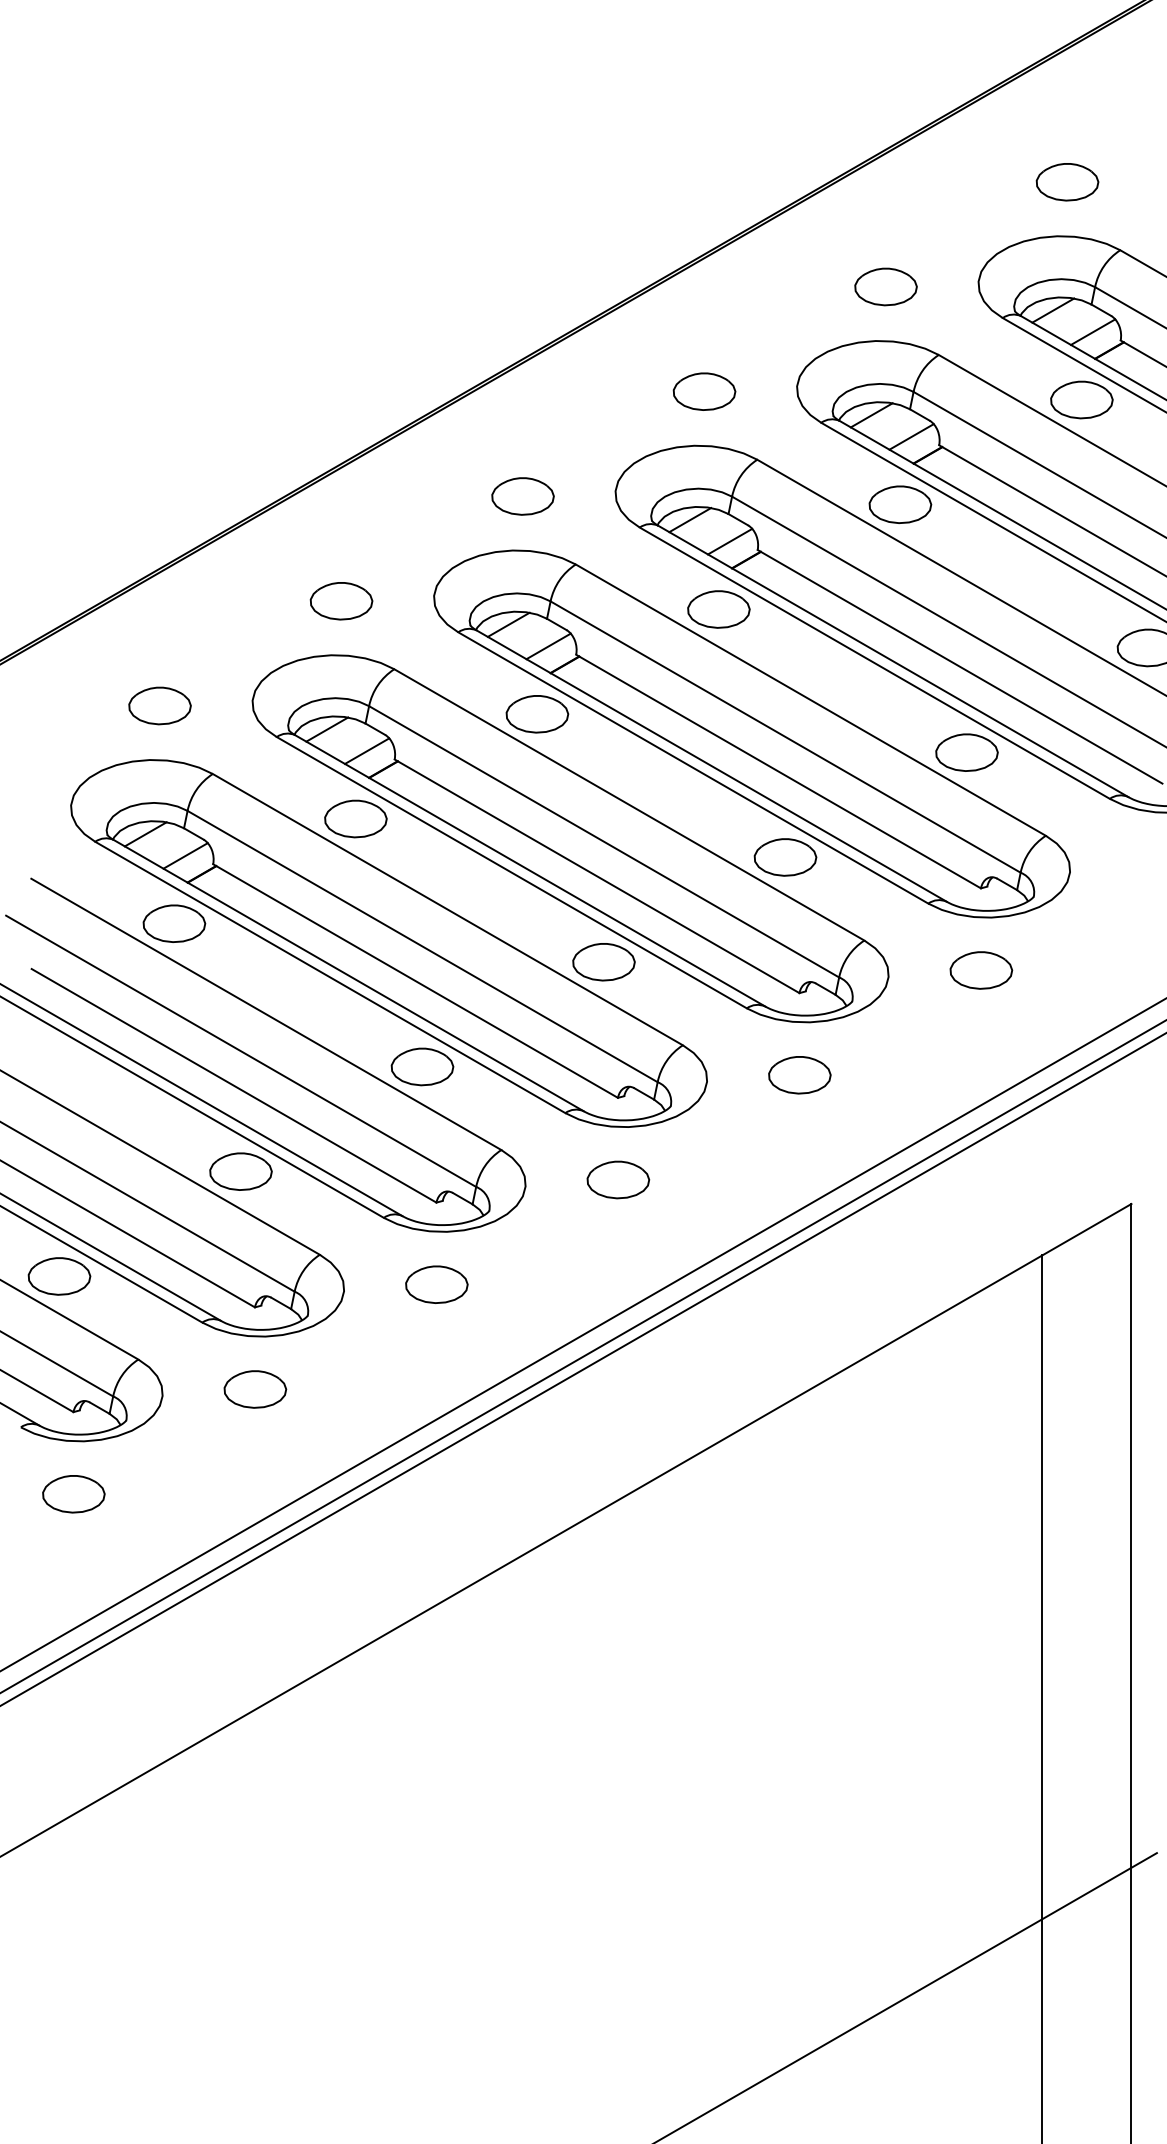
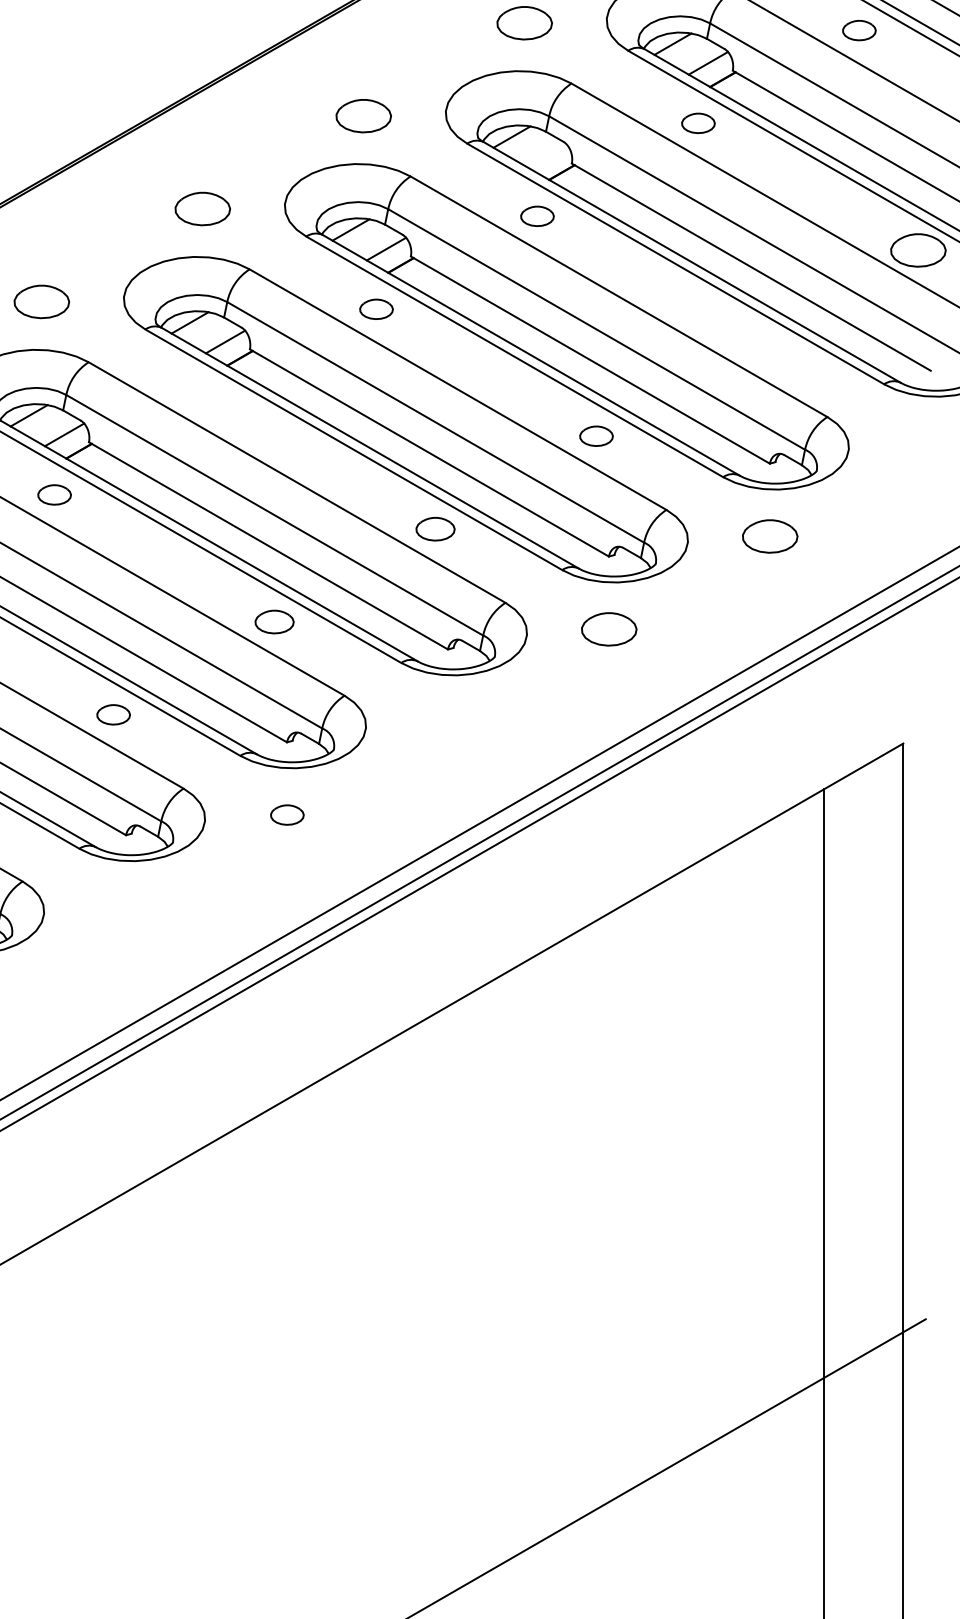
part: (1081, 399) -> (859, 30), size x0.6
part: (900, 504) -> (698, 123), size x0.6
line: (729, 541) -> (546, 156), removed
part: (718, 609) -> (537, 216), size x0.6
part: (537, 714) -> (376, 309), size x0.6
part: (966, 752) -> (757, 343), removed
part: (355, 818) -> (215, 401), removed
part: (785, 857) -> (596, 436), size x0.6
part: (174, 923) -> (54, 494), size x0.6
part: (603, 962) -> (435, 529), size x0.7
part: (422, 1066) -> (274, 621), size x0.7
part: (240, 1171) -> (113, 714), size x0.6
part: (618, 1179) -> (448, 721), removed
part: (436, 1284) -> (287, 814), size x0.6
part: (255, 1389) -> (126, 908), removed

